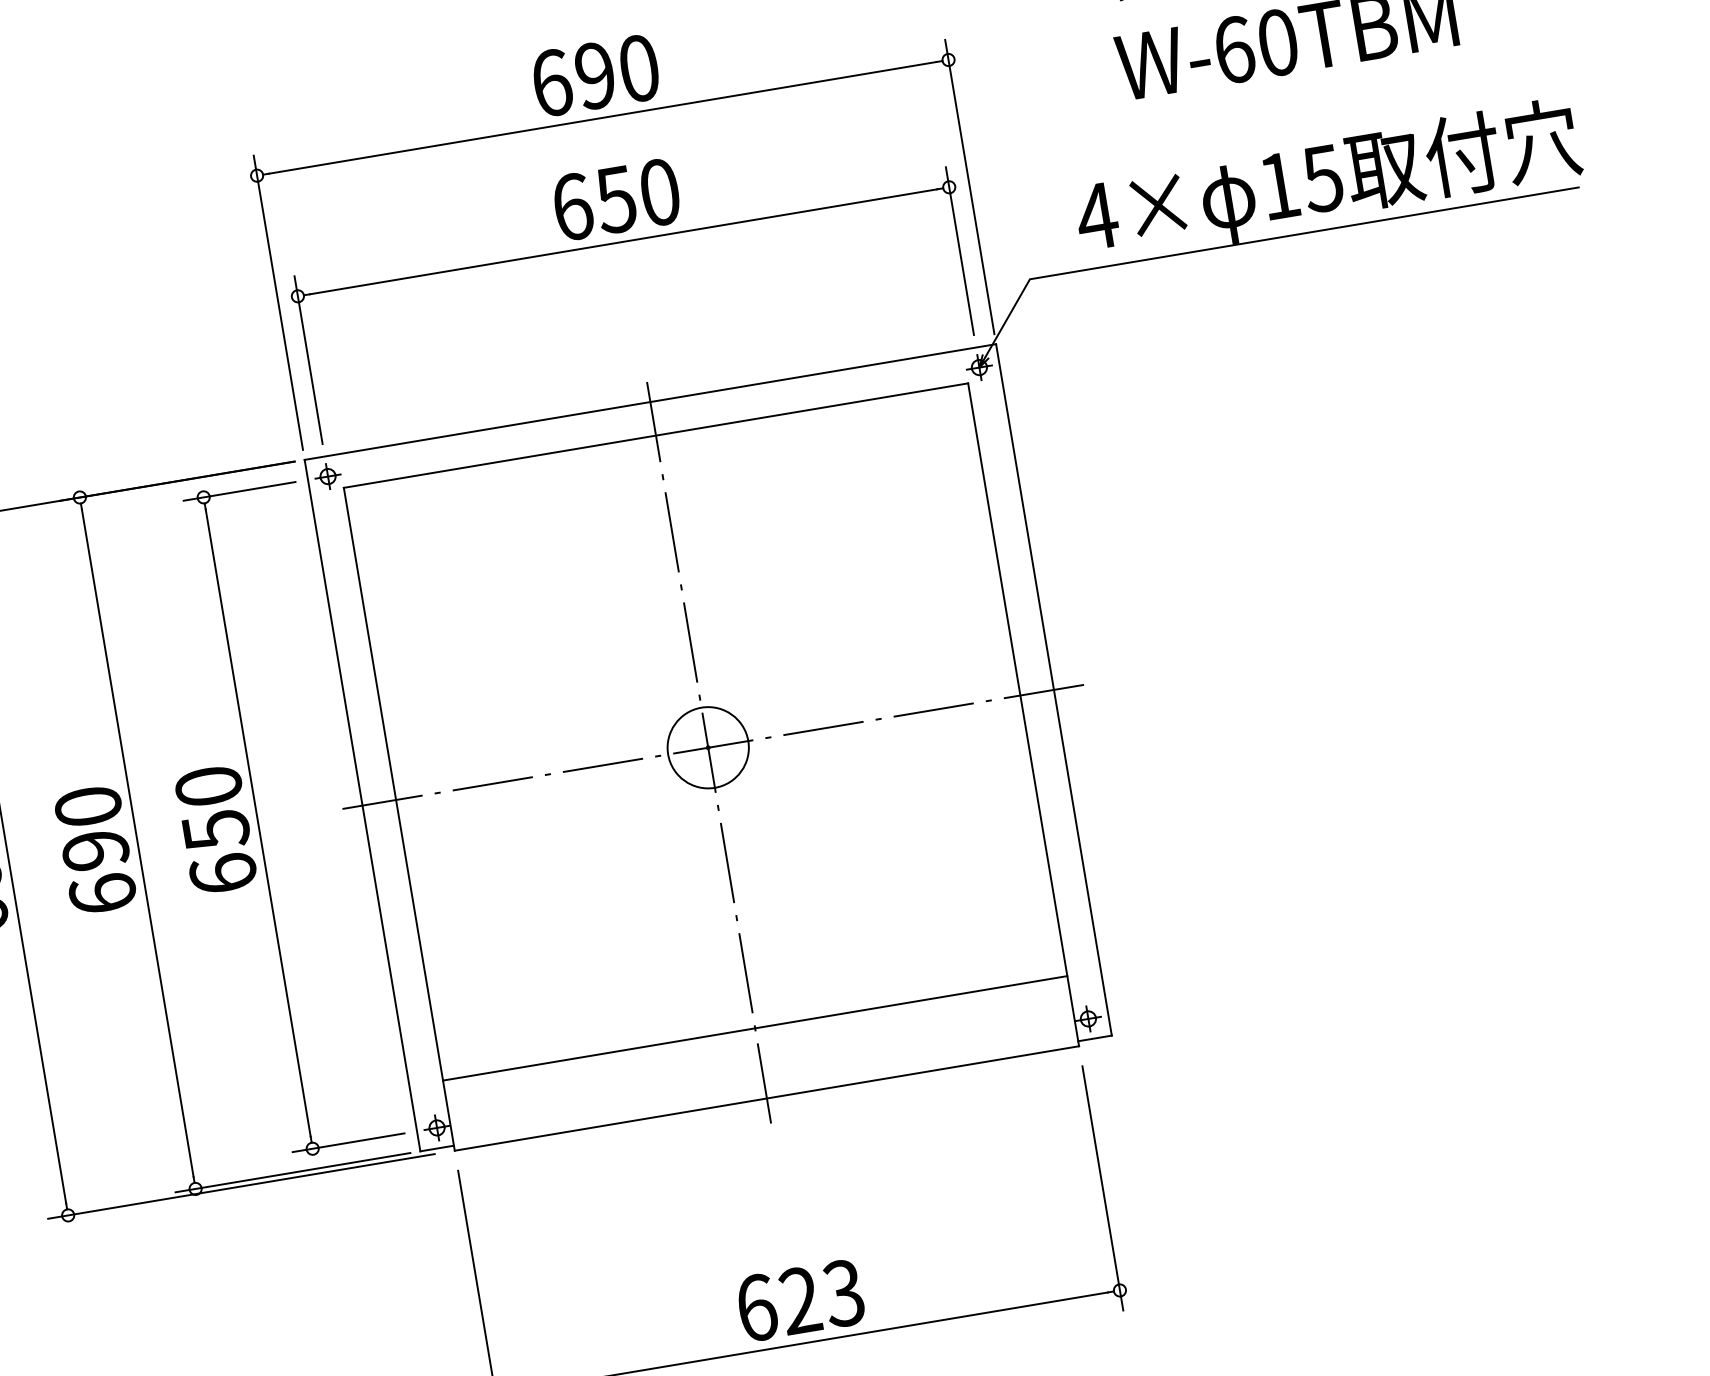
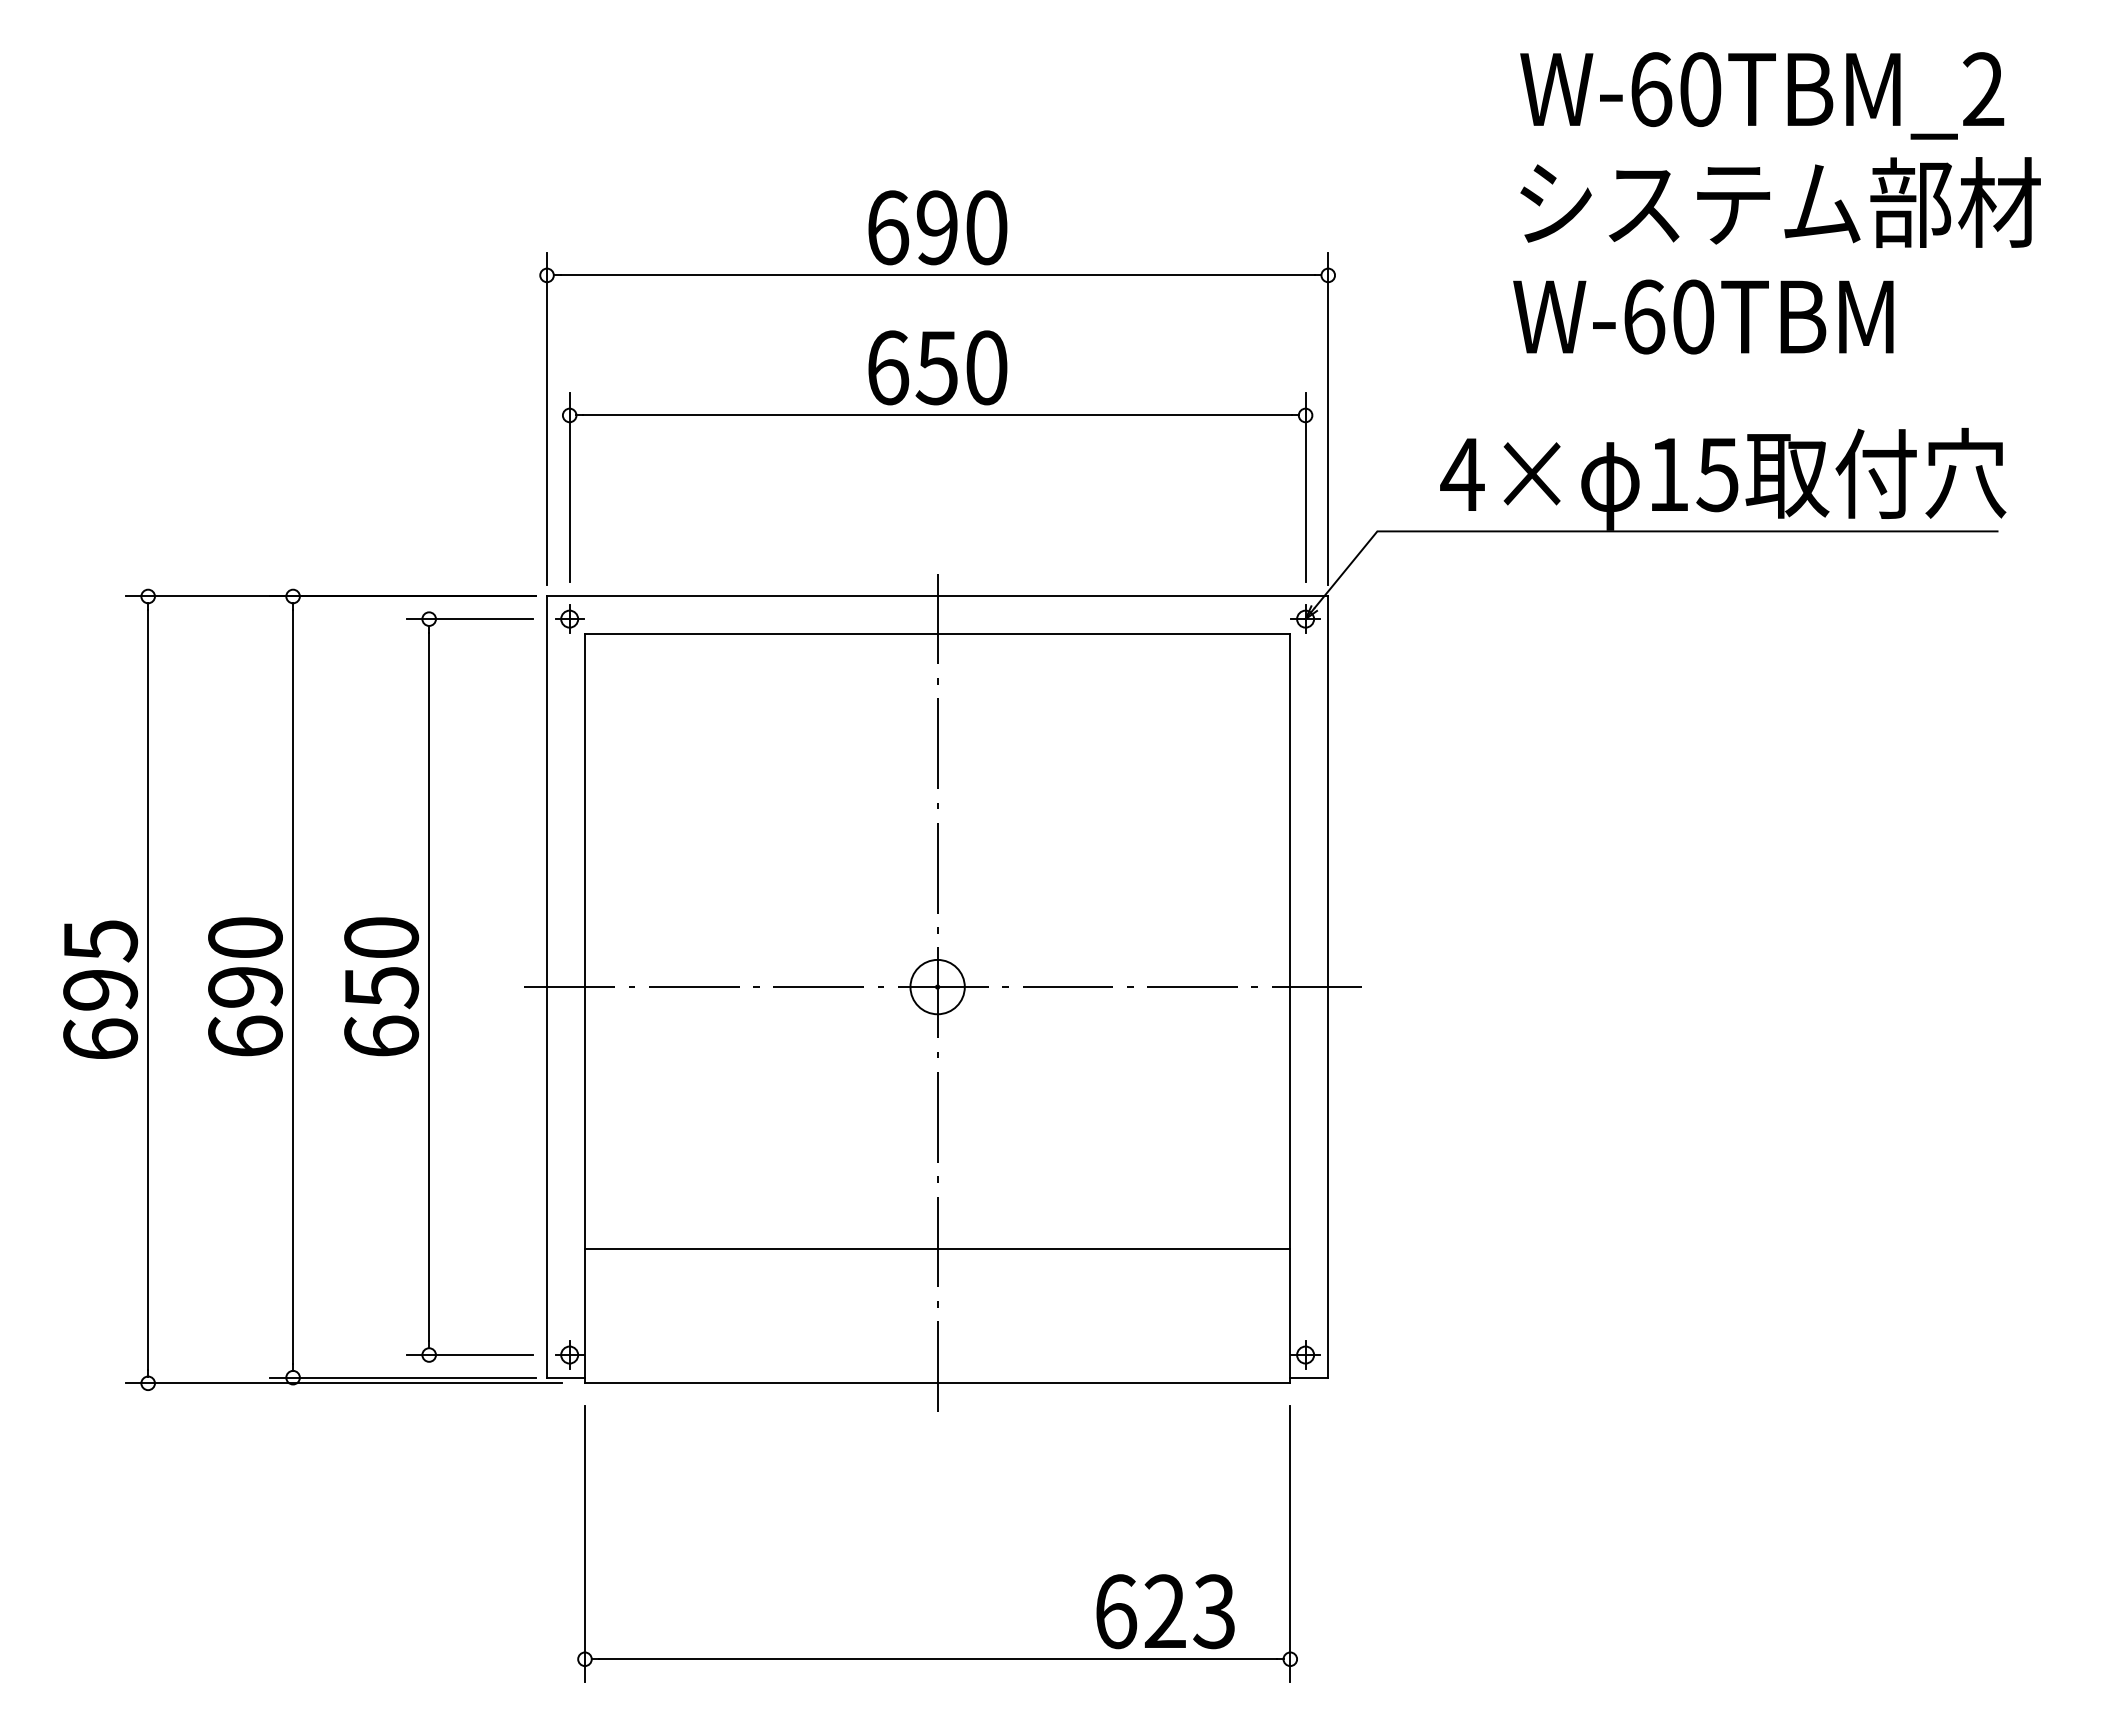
circle: (708, 747) -> (937, 986), size x0.6
line: (755, 1028) -> (937, 1249), moved
text: (800, 1300) -> (1165, 1611), moved

